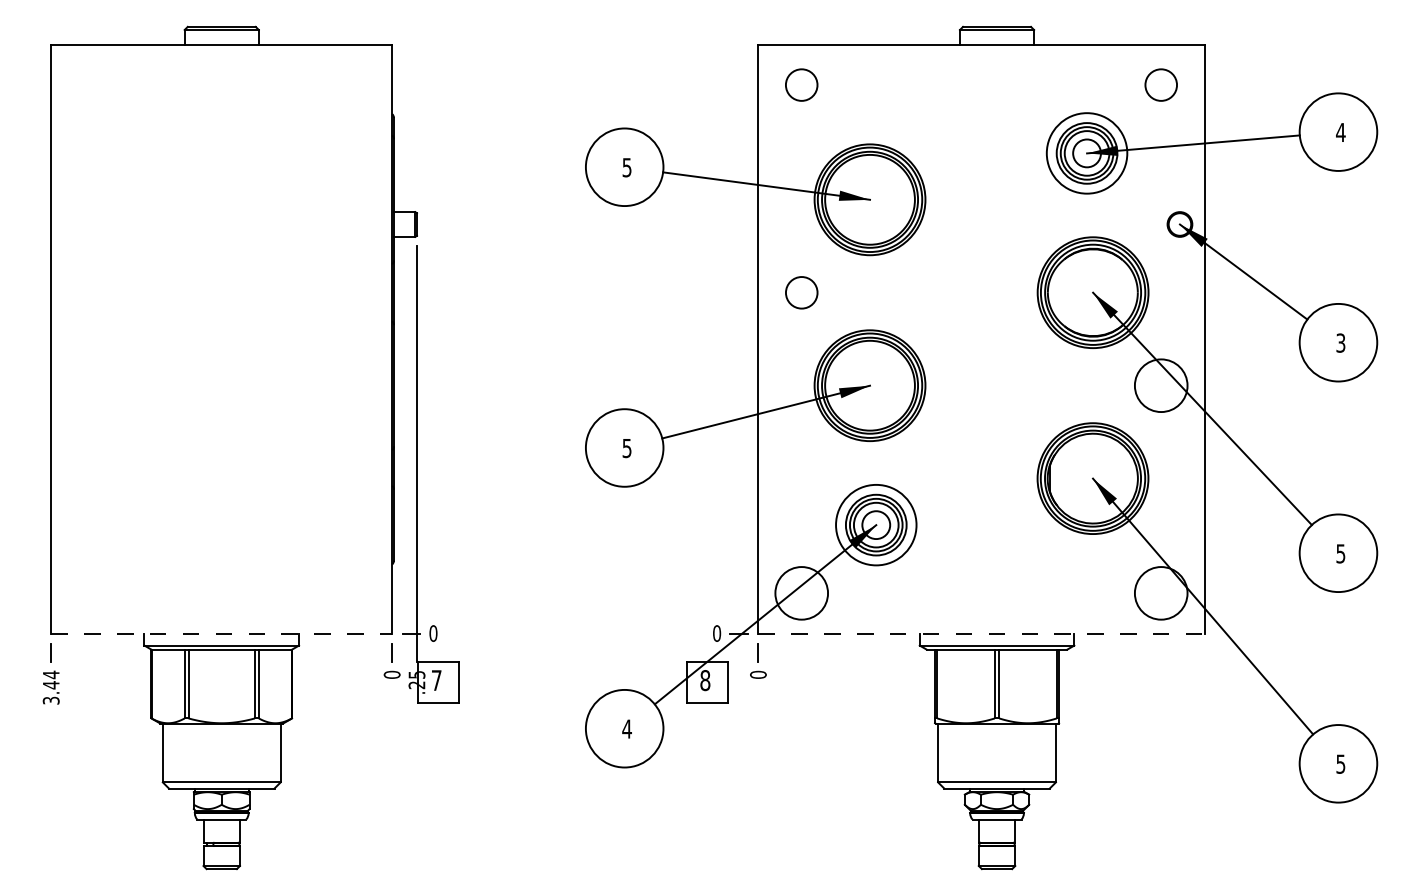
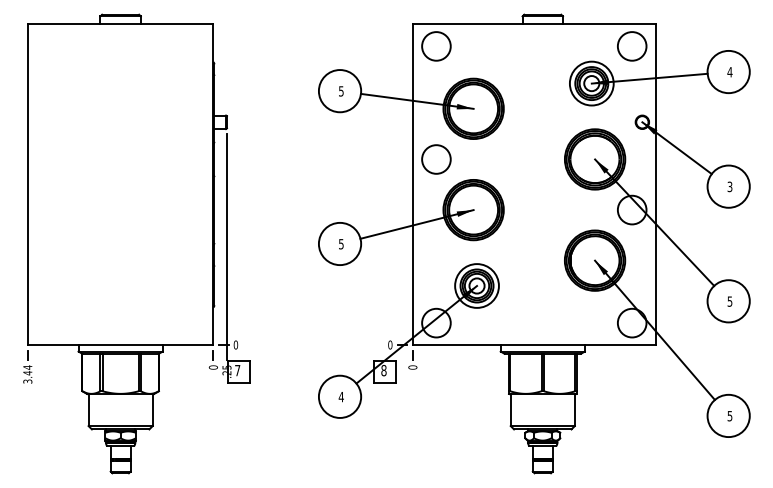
circle: (801, 85) -> (436, 46), size x1.67
circle: (1159, 85) -> (631, 46), size x1.67
circle: (801, 292) -> (436, 159), size x1.67
line: (221, 634) -> (120, 345), dashed -> solid
line: (981, 634) -> (534, 345), dashed -> solid

